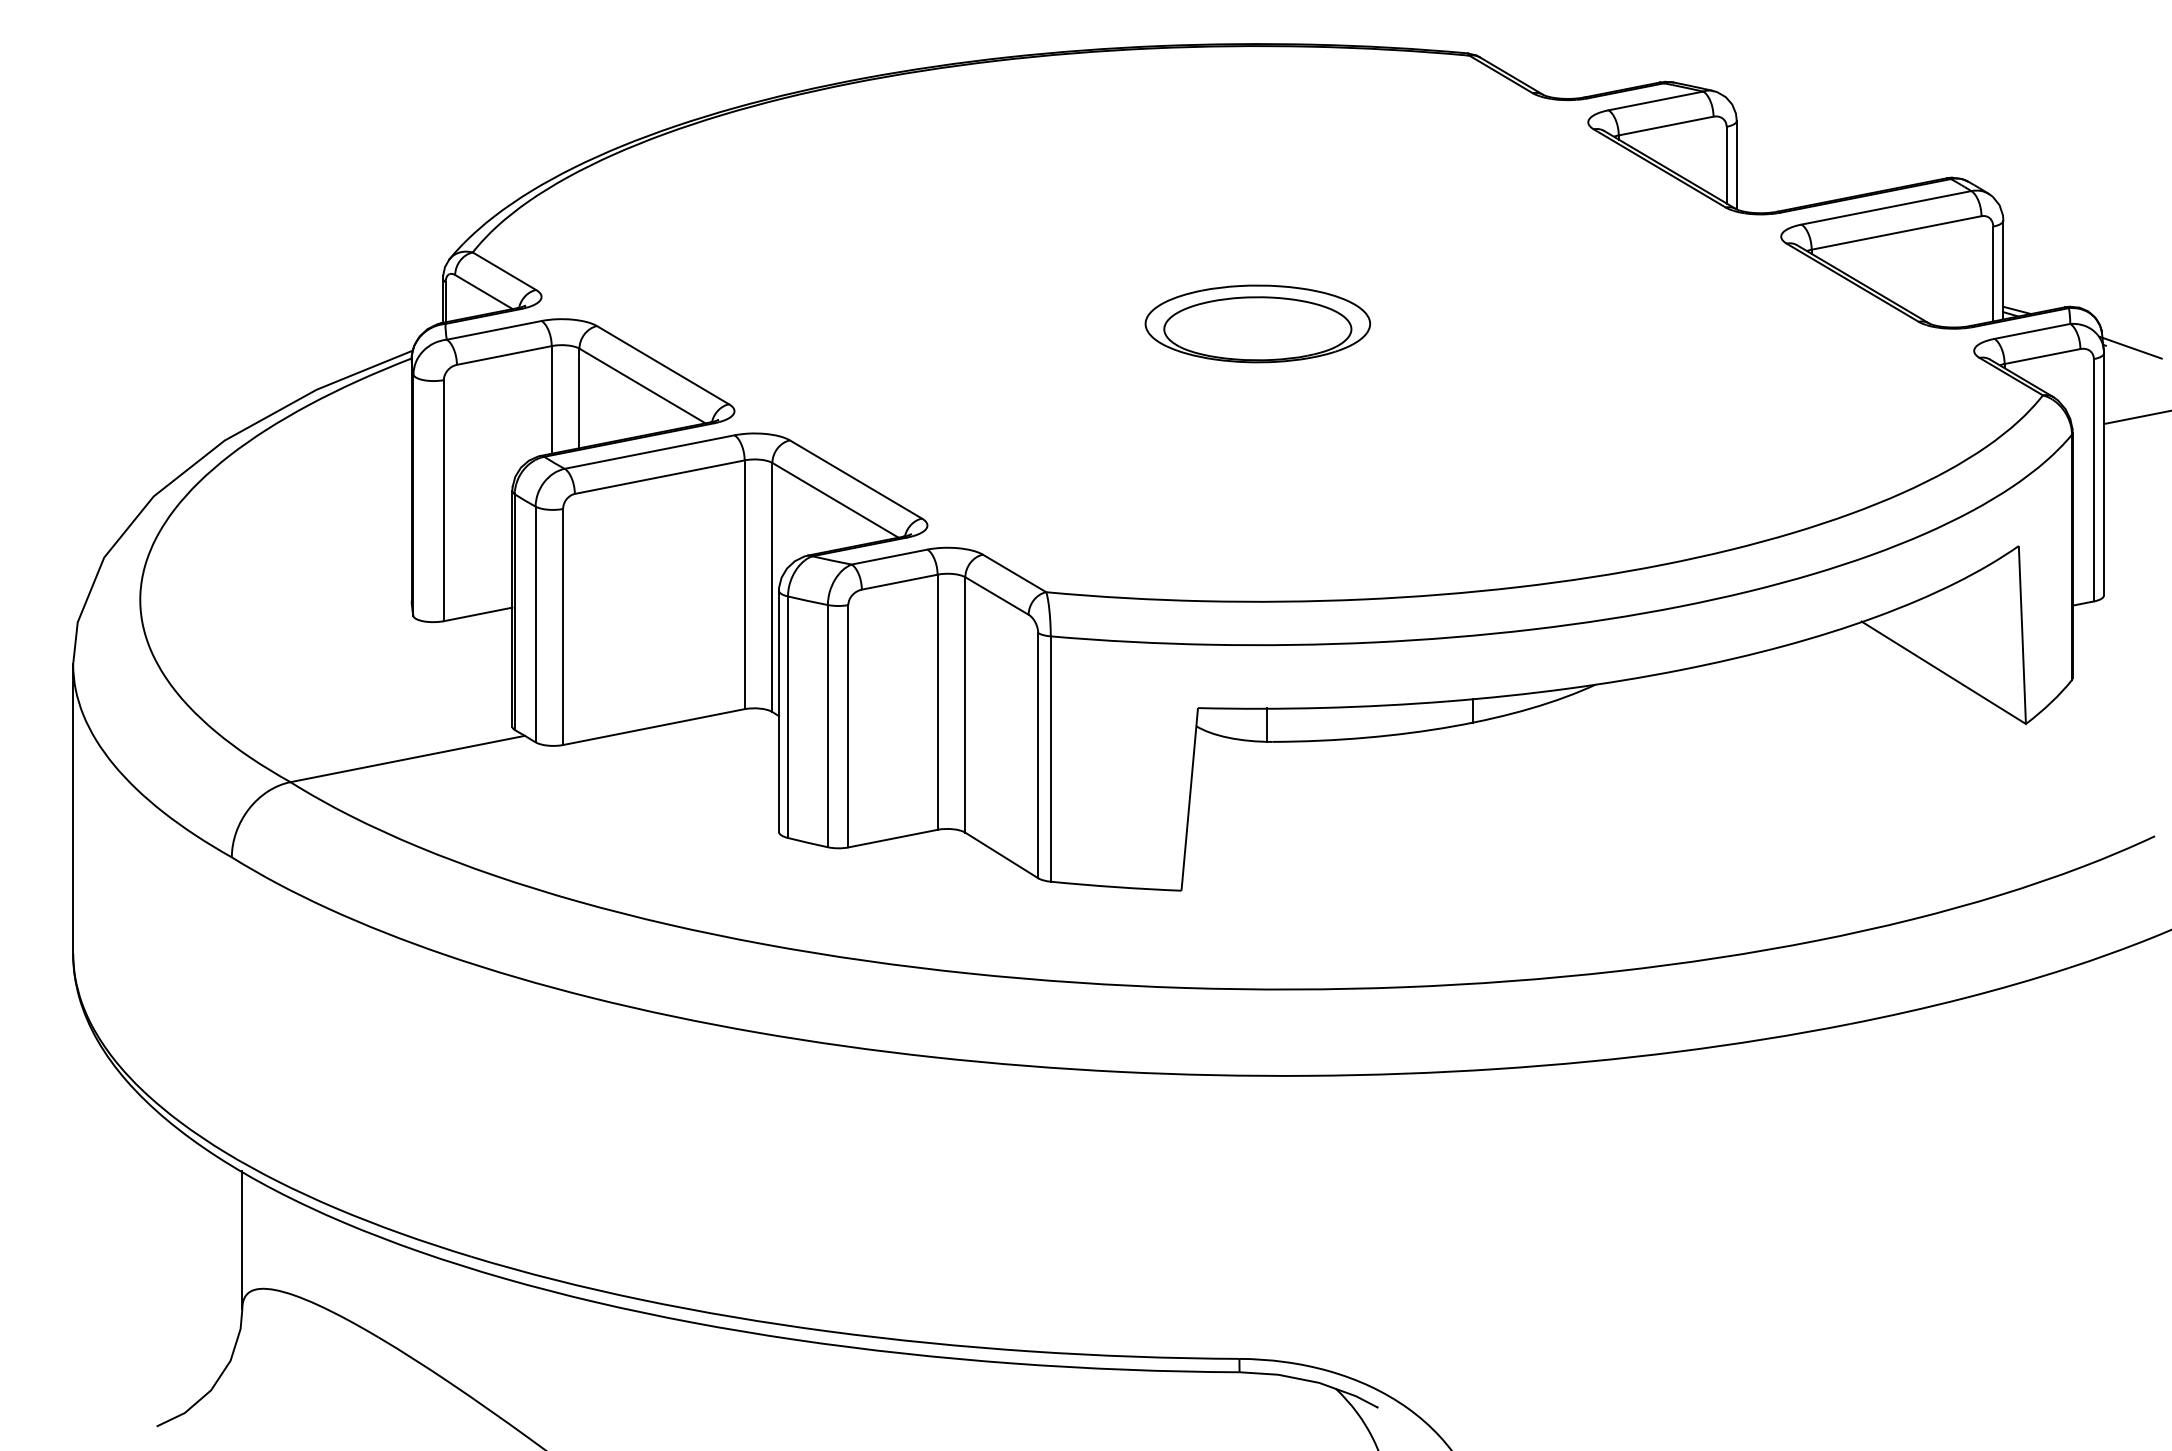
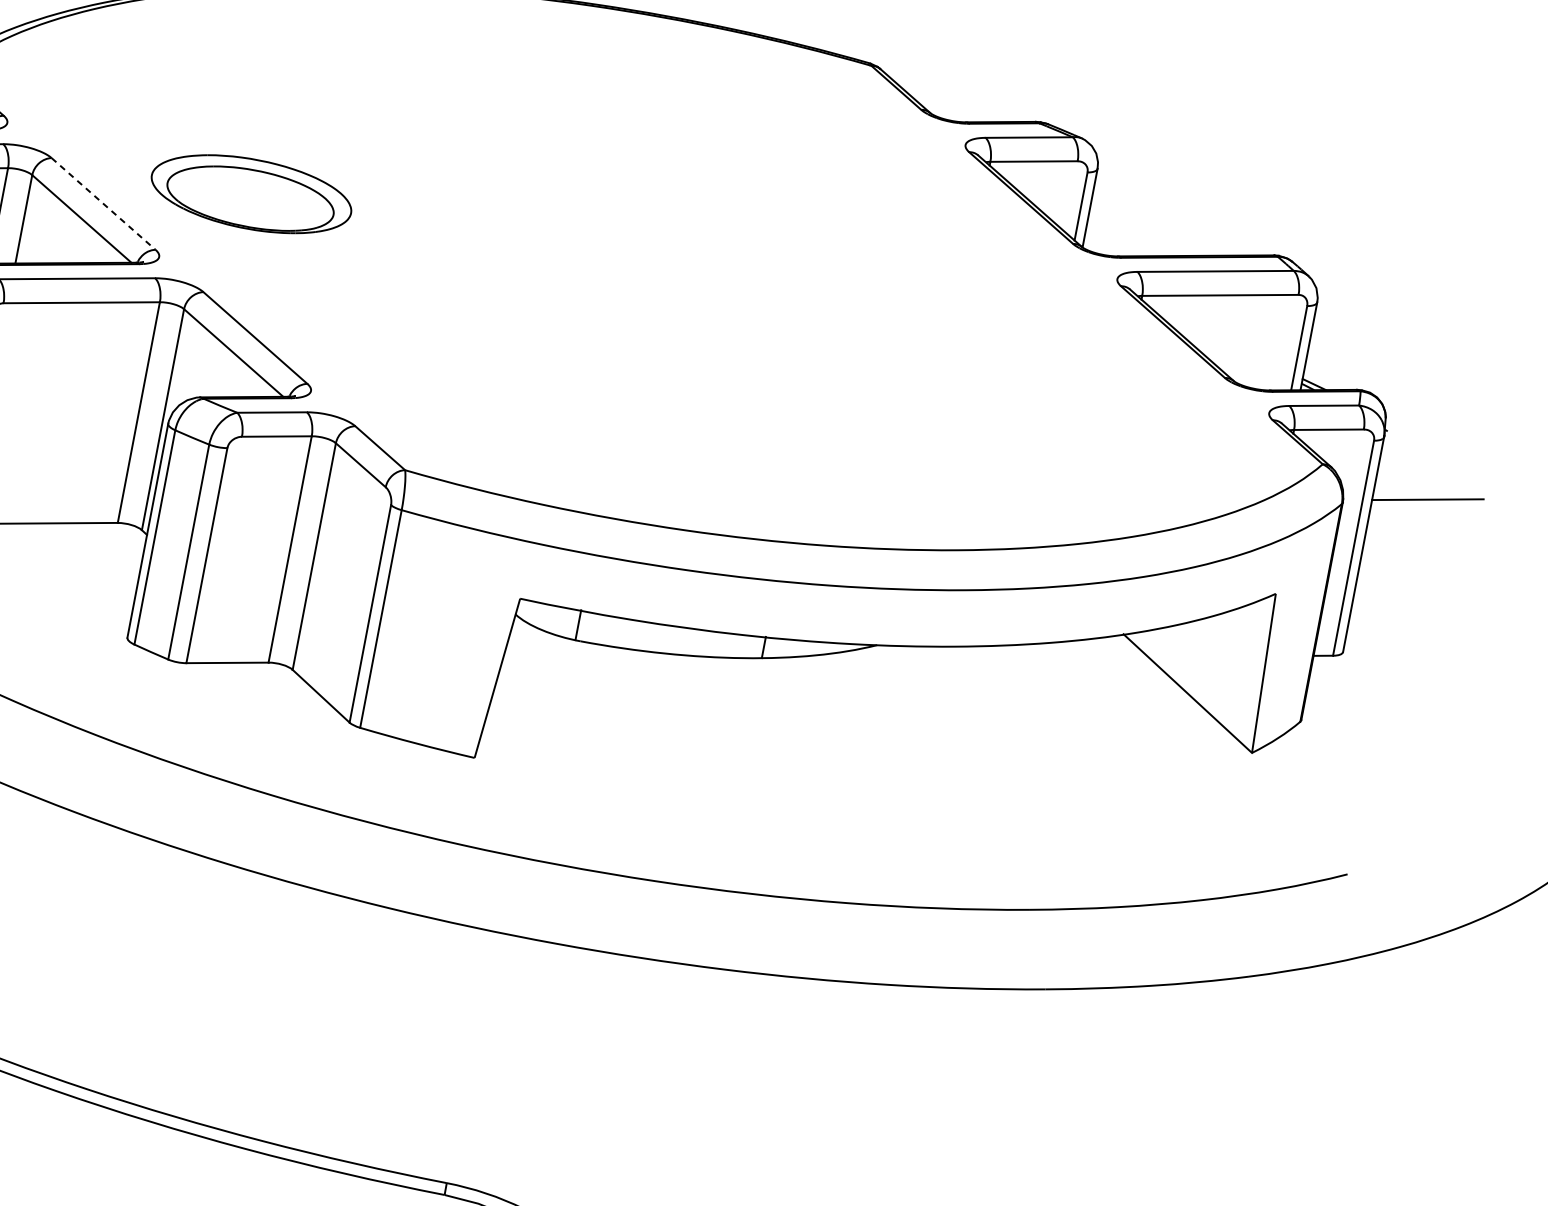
part: (1257, 323) -> (251, 193), moved
line: (2130, 347) -> (1408, 436), removed
line: (663, 365) -> (103, 204), solid -> dashed

